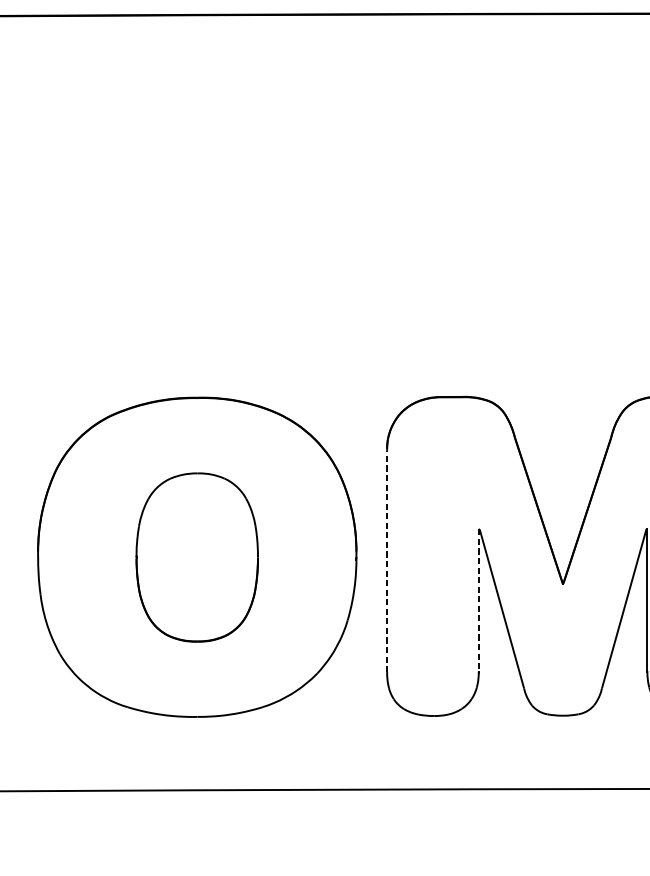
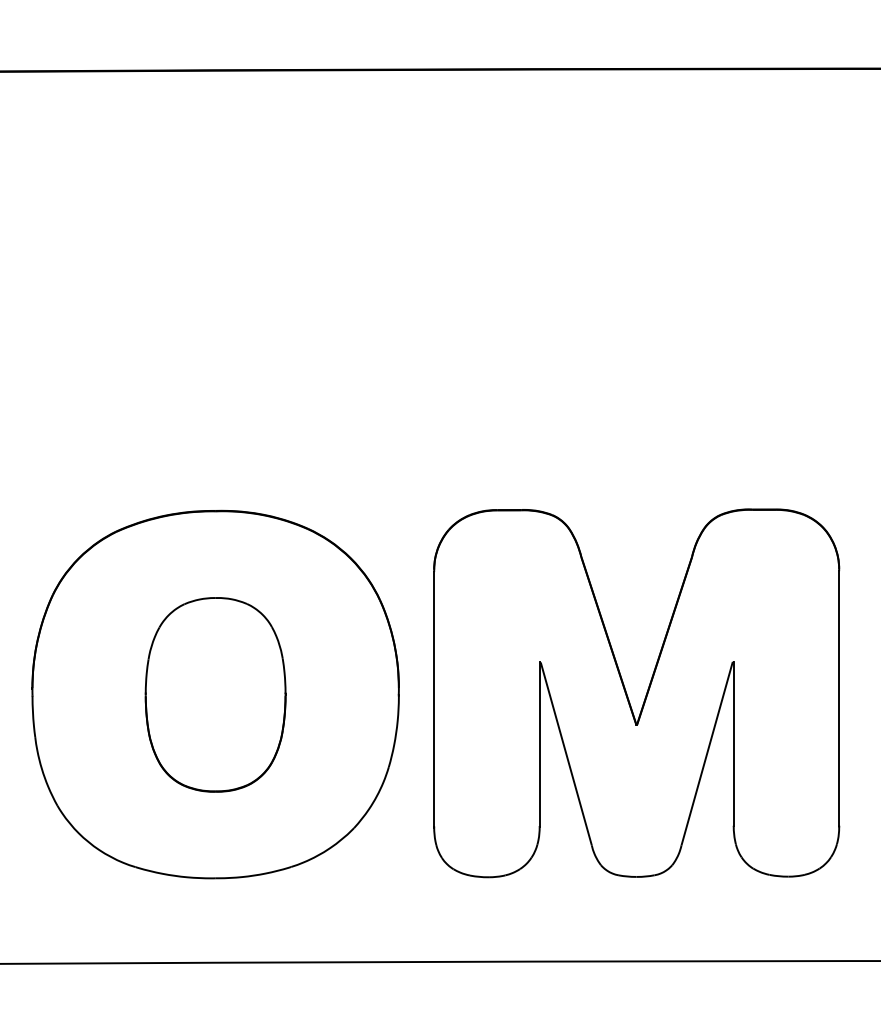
line: (387, 560) -> (434, 698), dashed -> solid
line: (478, 600) -> (539, 744), dashed -> solid

